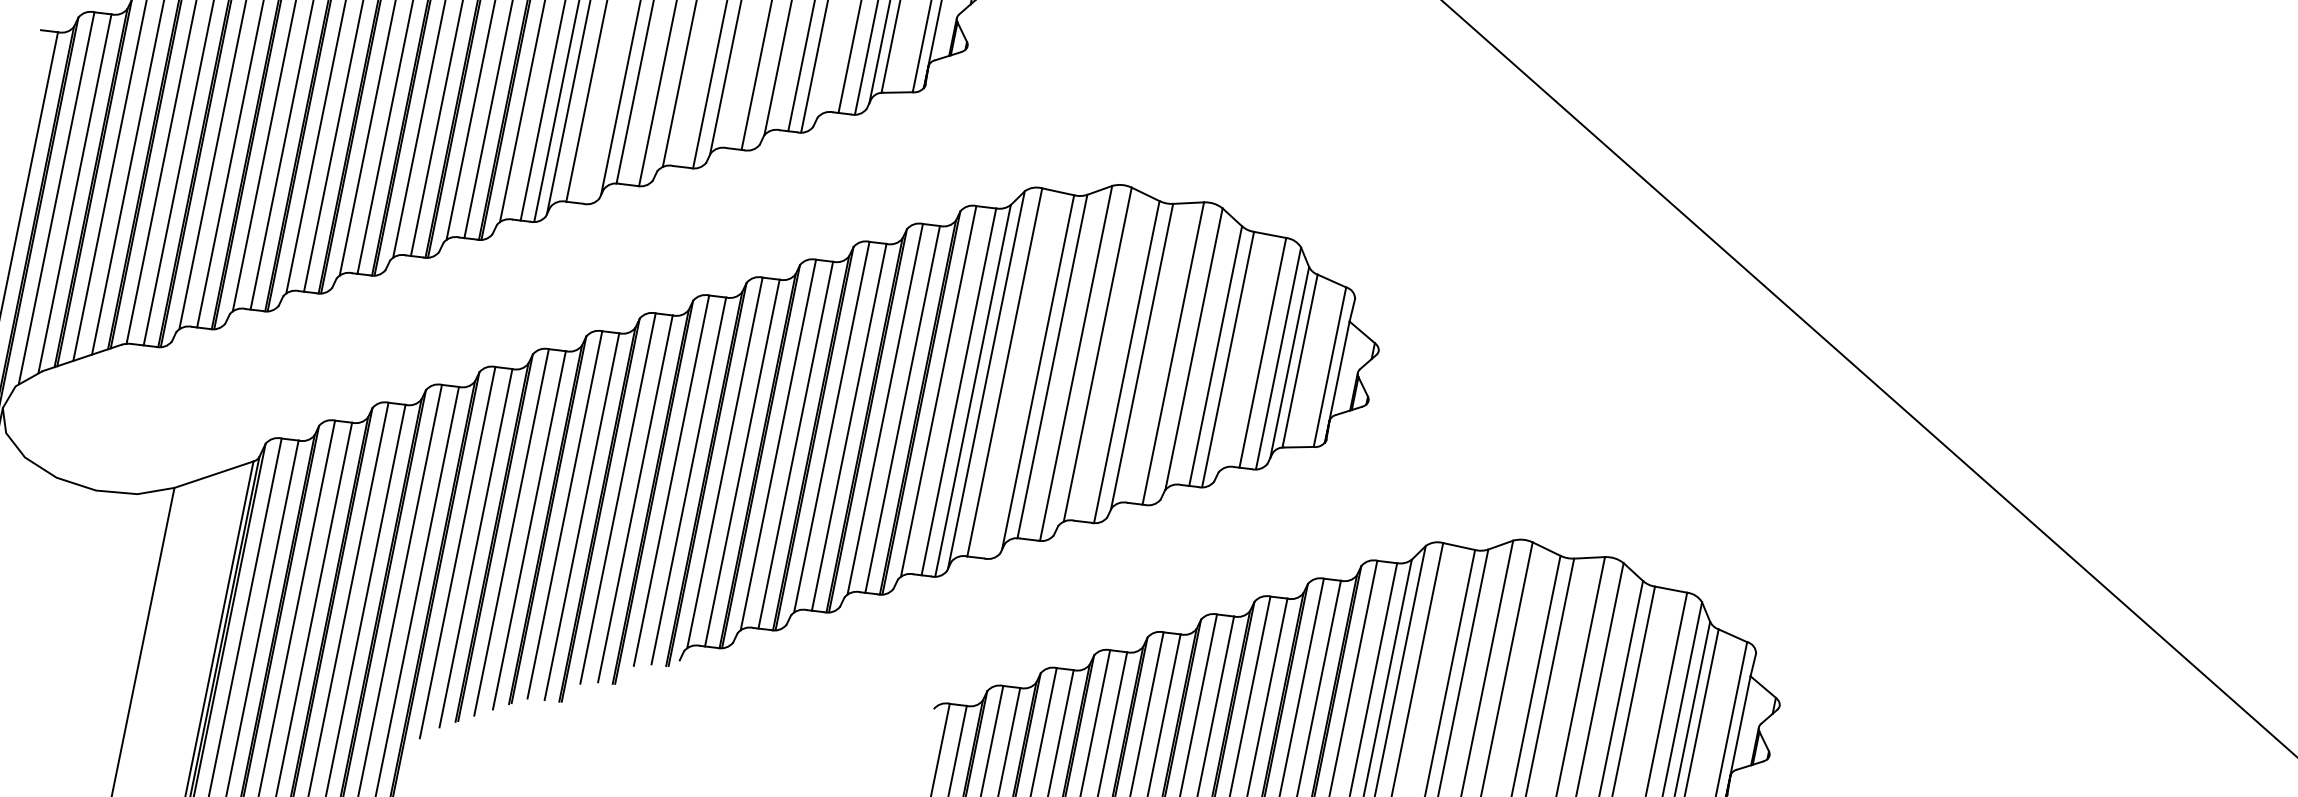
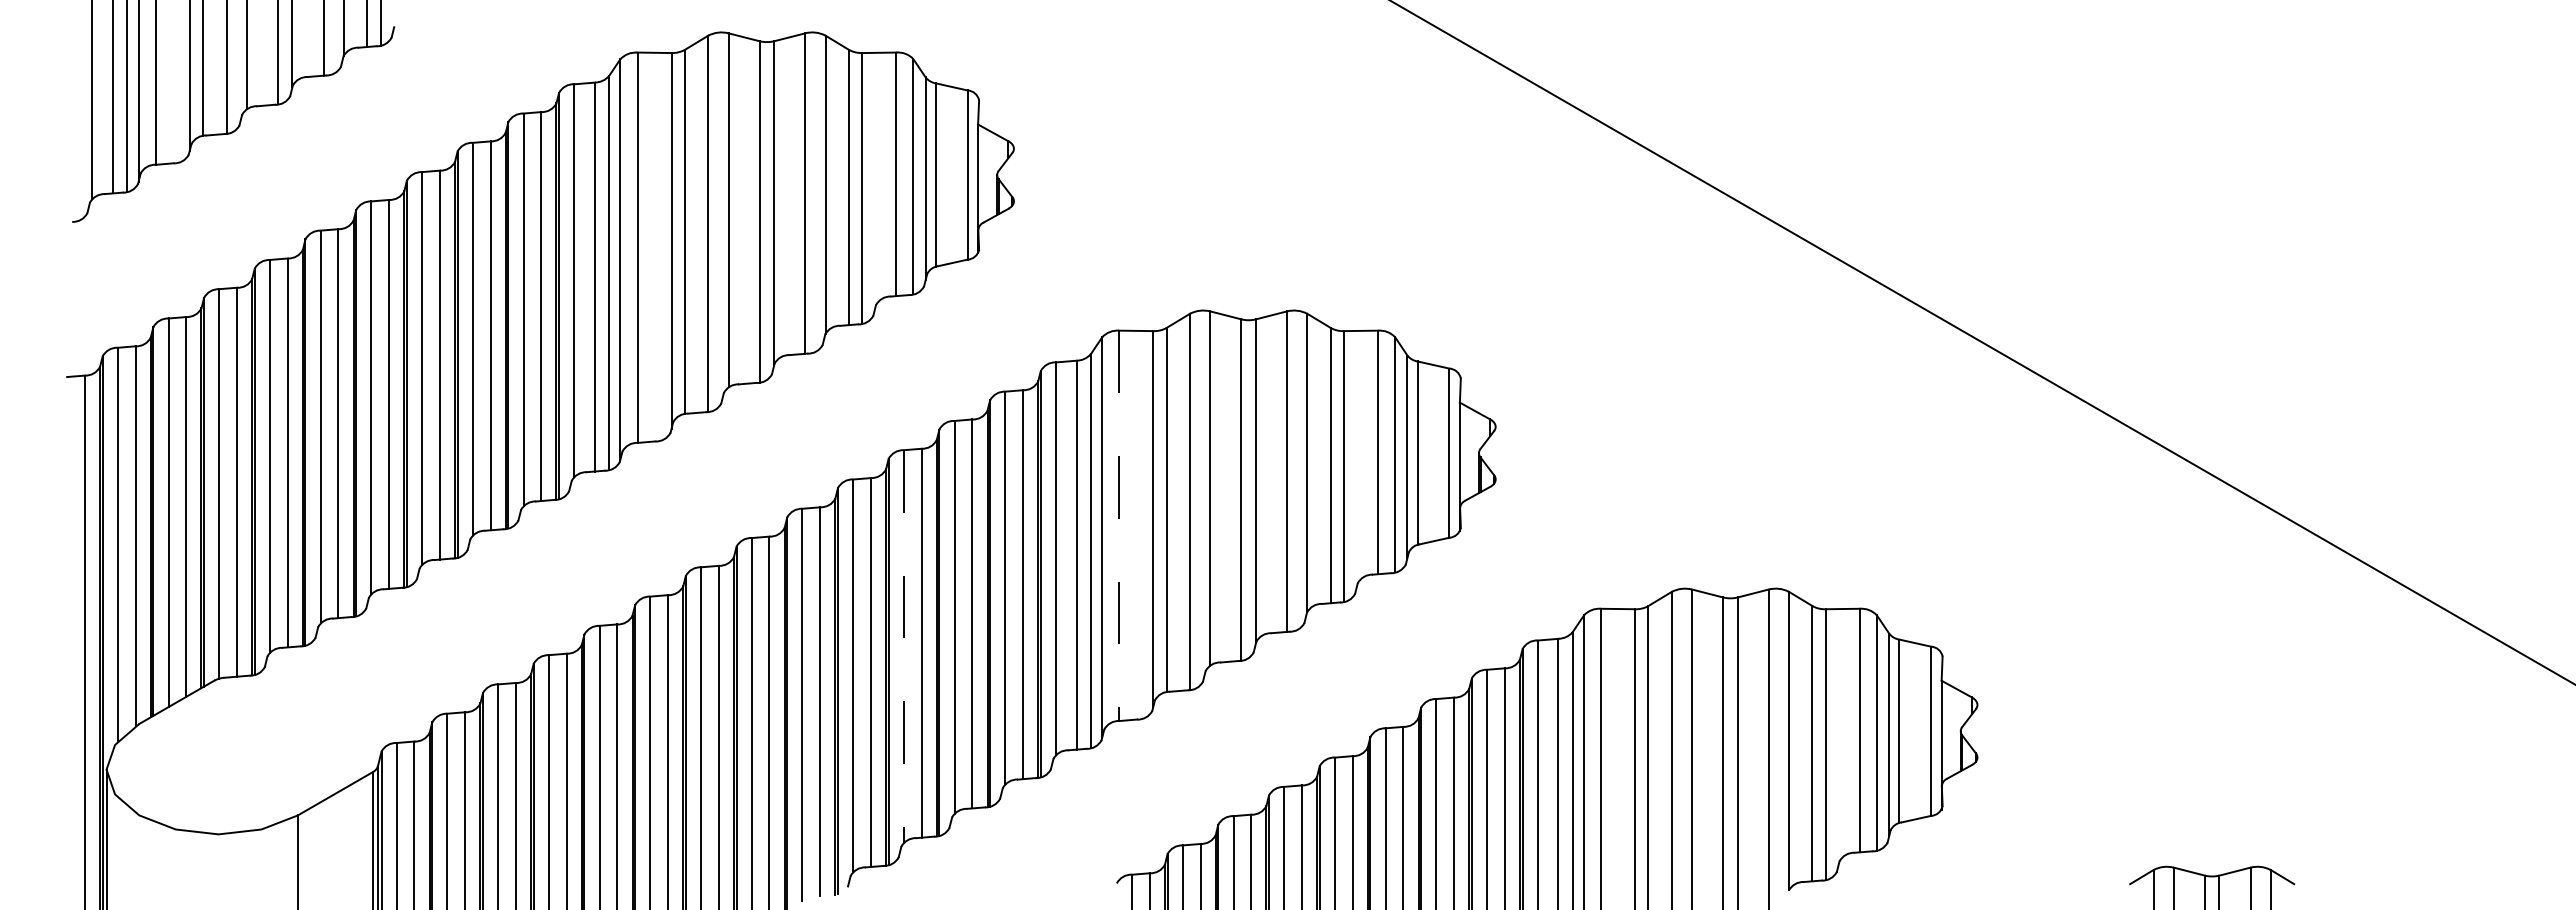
line: (1004, 373) -> (1119, 526), solid -> dashed
line: (777, 445) -> (903, 647), solid -> dashed

